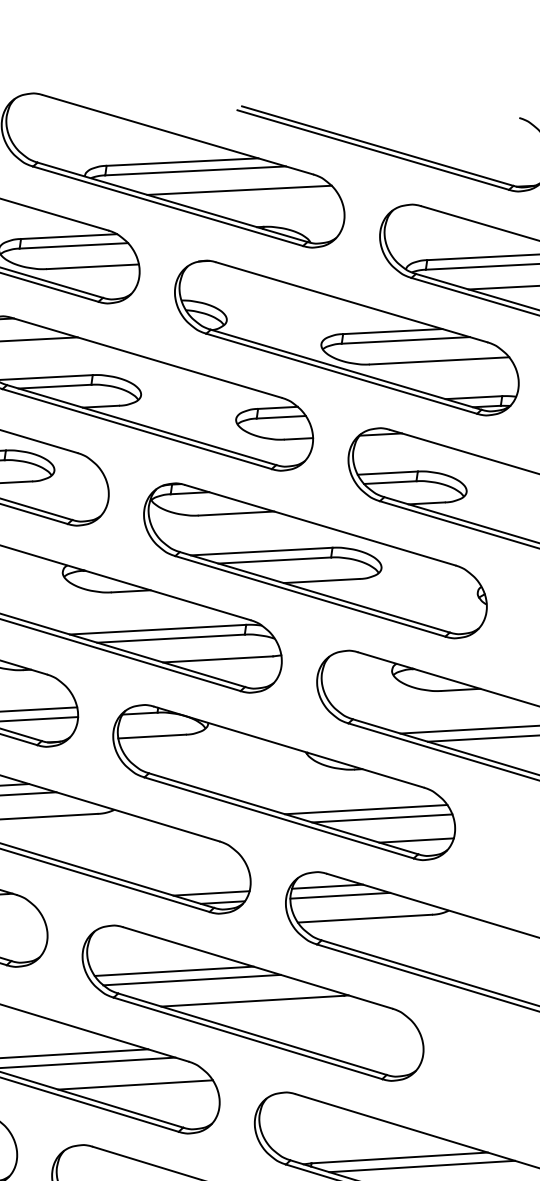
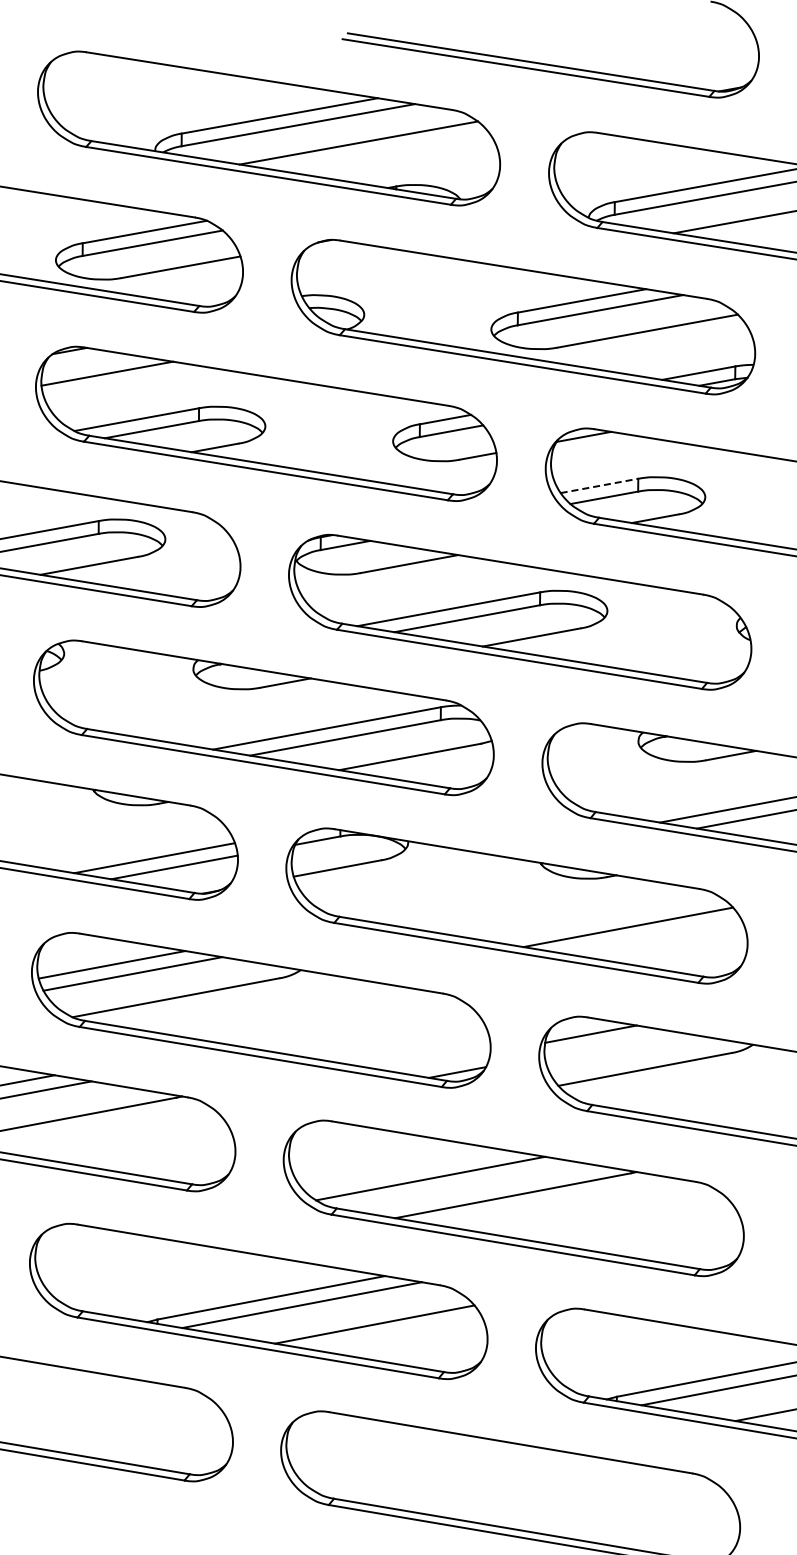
line: (387, 472) -> (599, 485), solid -> dashed
line: (382, 818) -> (650, 936), removed
line: (416, 840) -> (699, 958), removed
line: (211, 893) -> (441, 1062), removed
line: (339, 895) -> (608, 1043), removed
line: (174, 970) -> (405, 1169), removed

